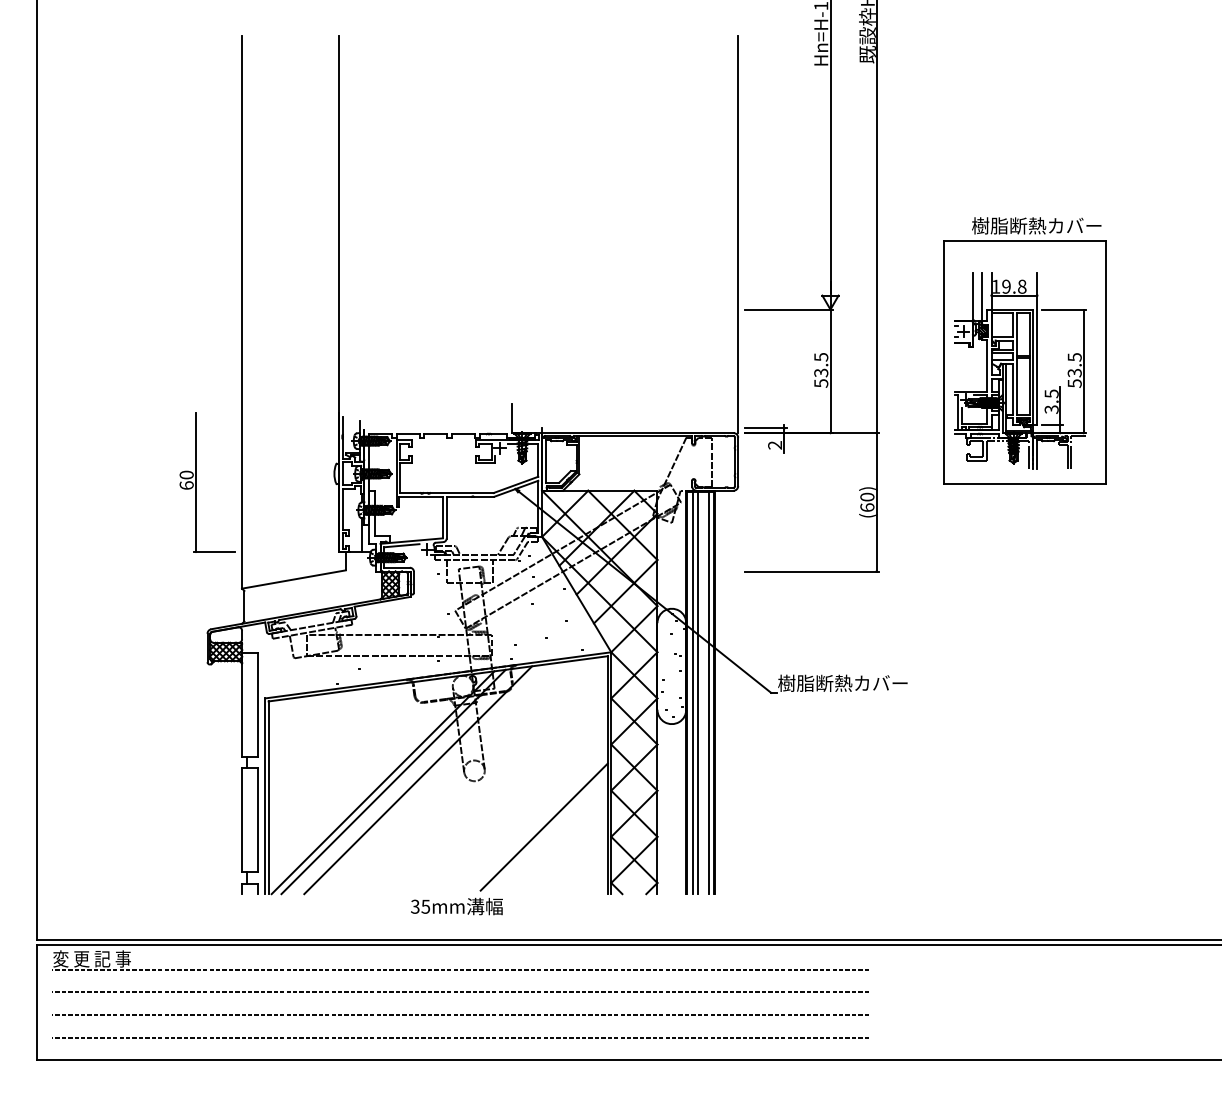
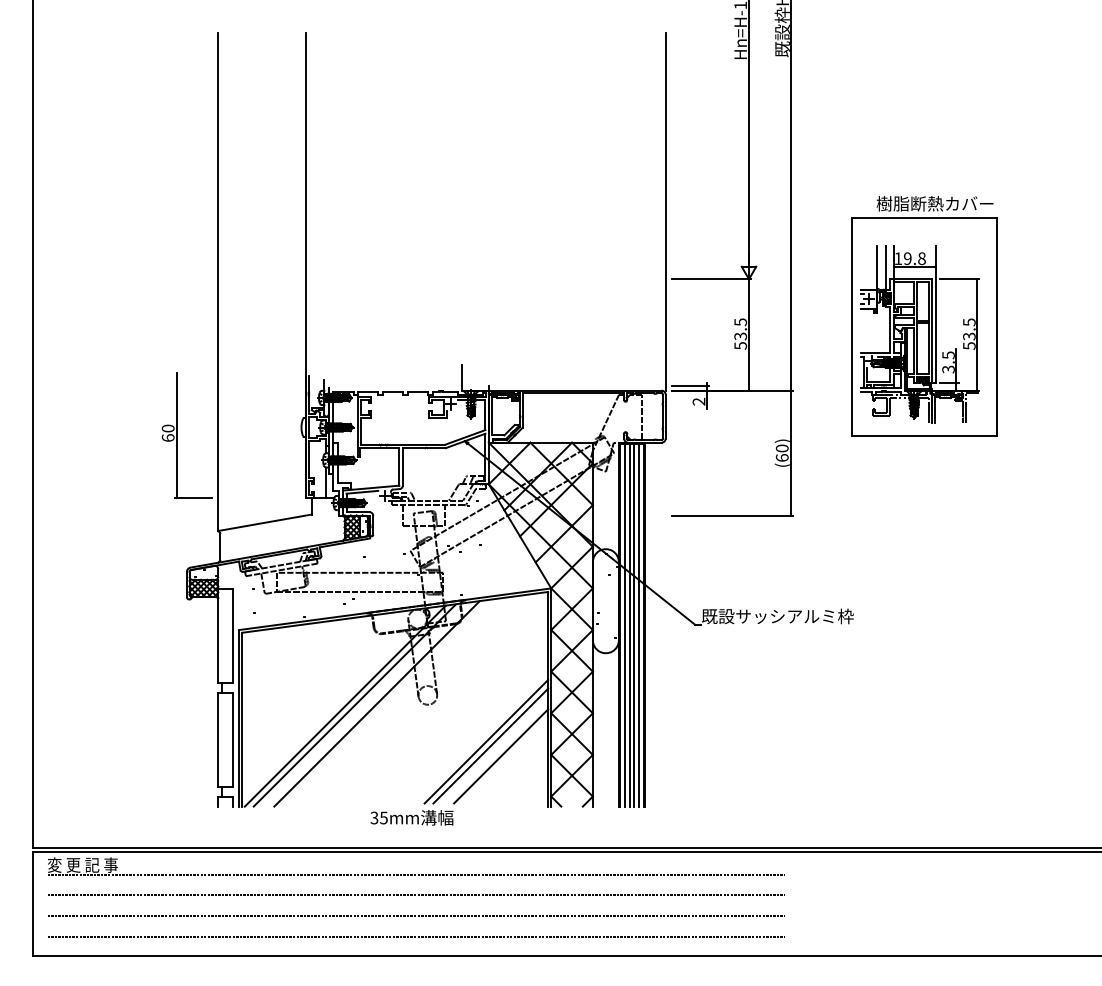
text: (862, 683) -> (777, 616), 樹脂断熱カバー -> 既設サッシアルミ枠
line: (703, 692) -> (634, 624), added
line: (539, 821) -> (486, 741), added
line: (556, 838) -> (501, 756), added

